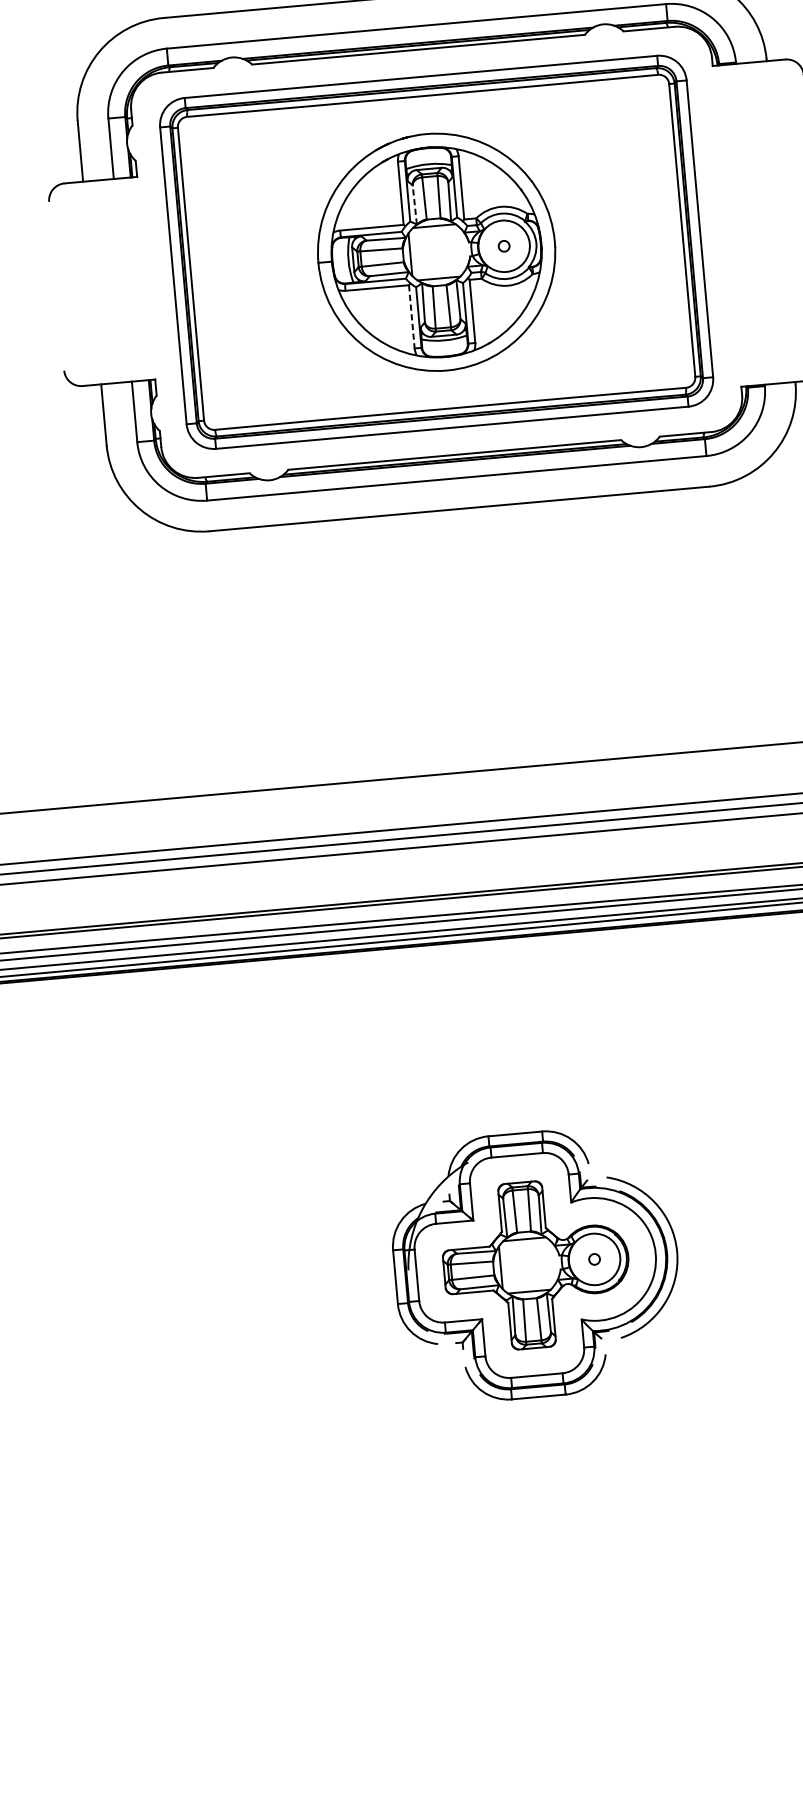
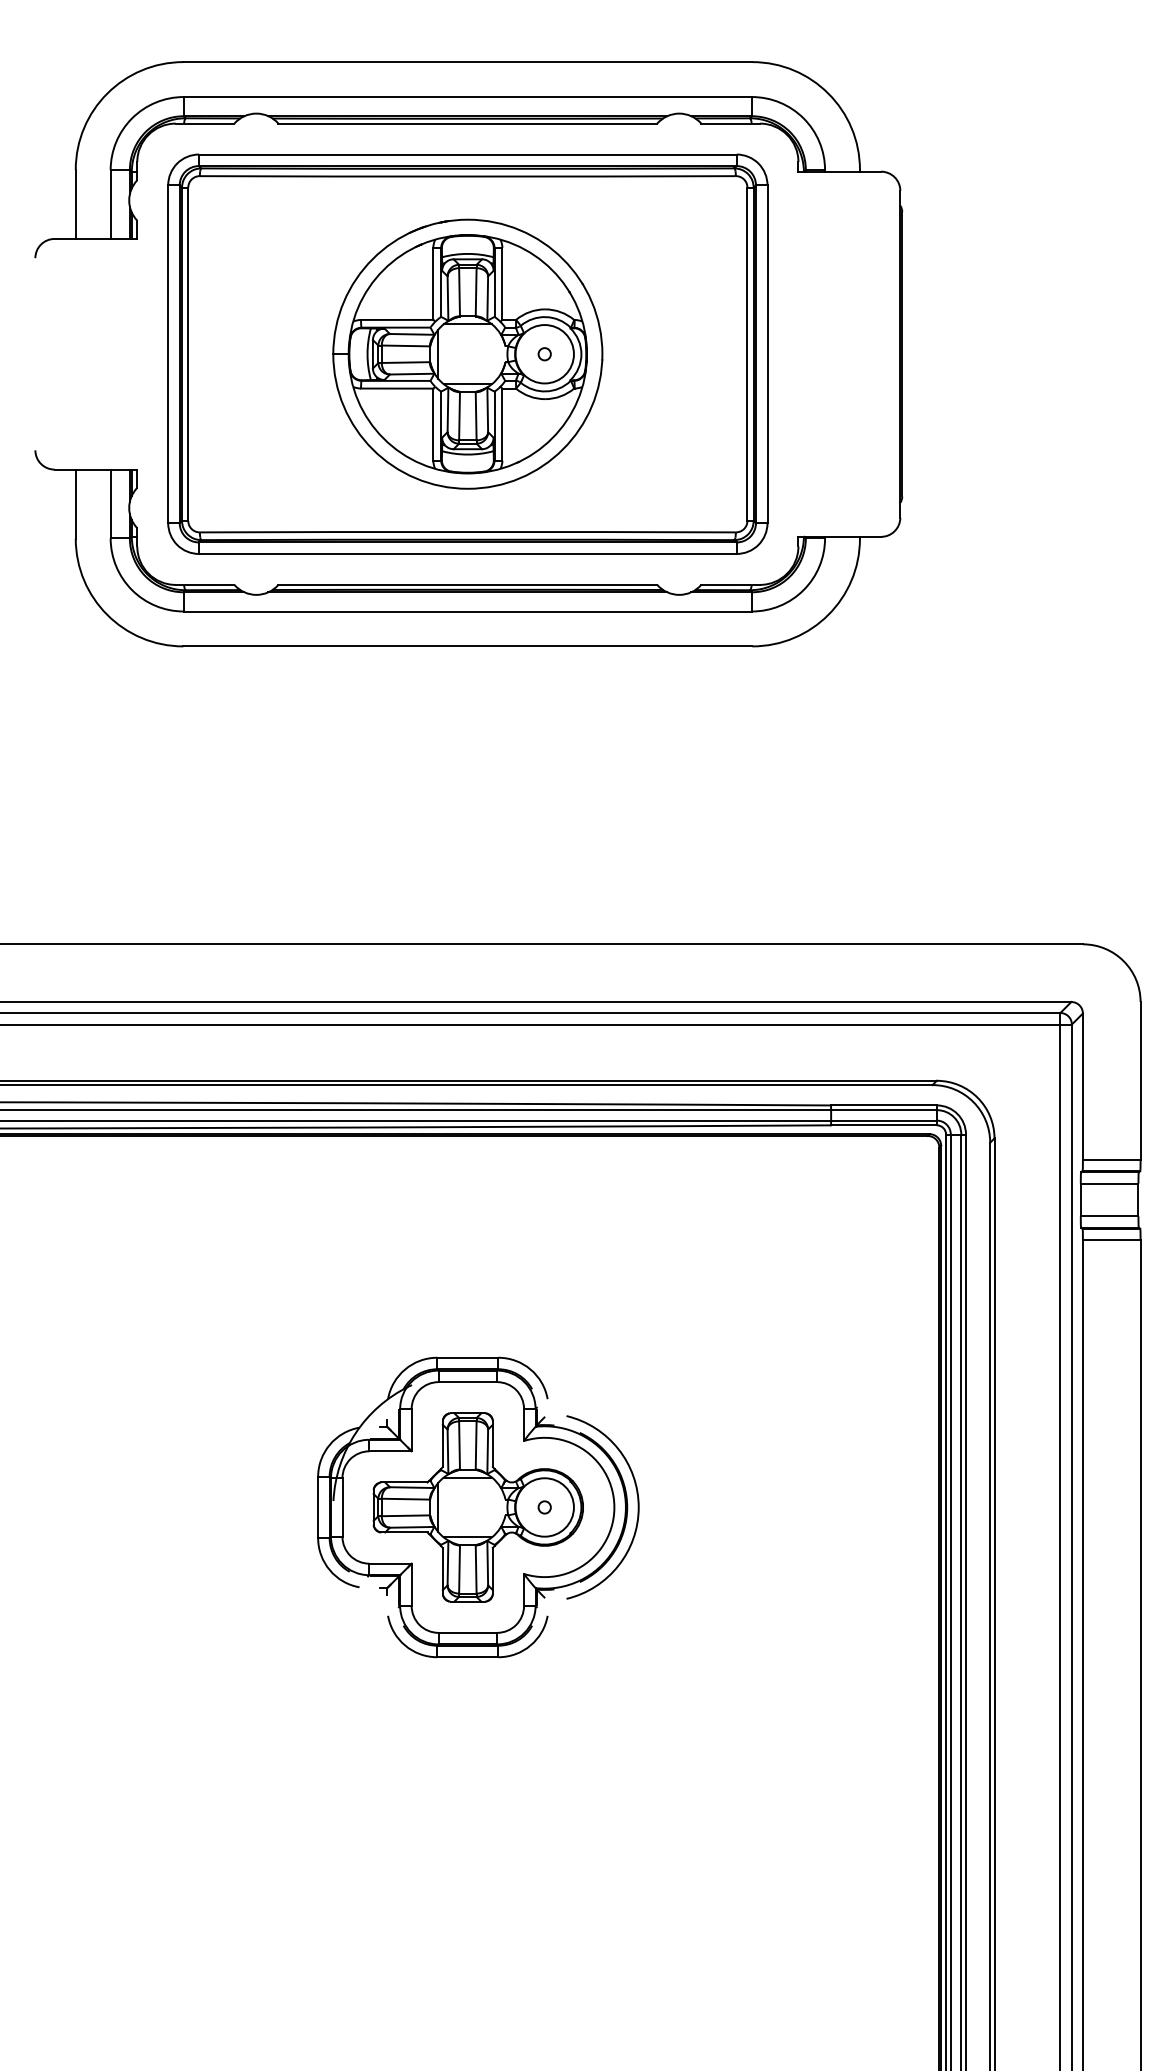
line: (414, 204) -> (447, 298), dashed -> solid
line: (411, 316) -> (433, 424), dashed -> solid

